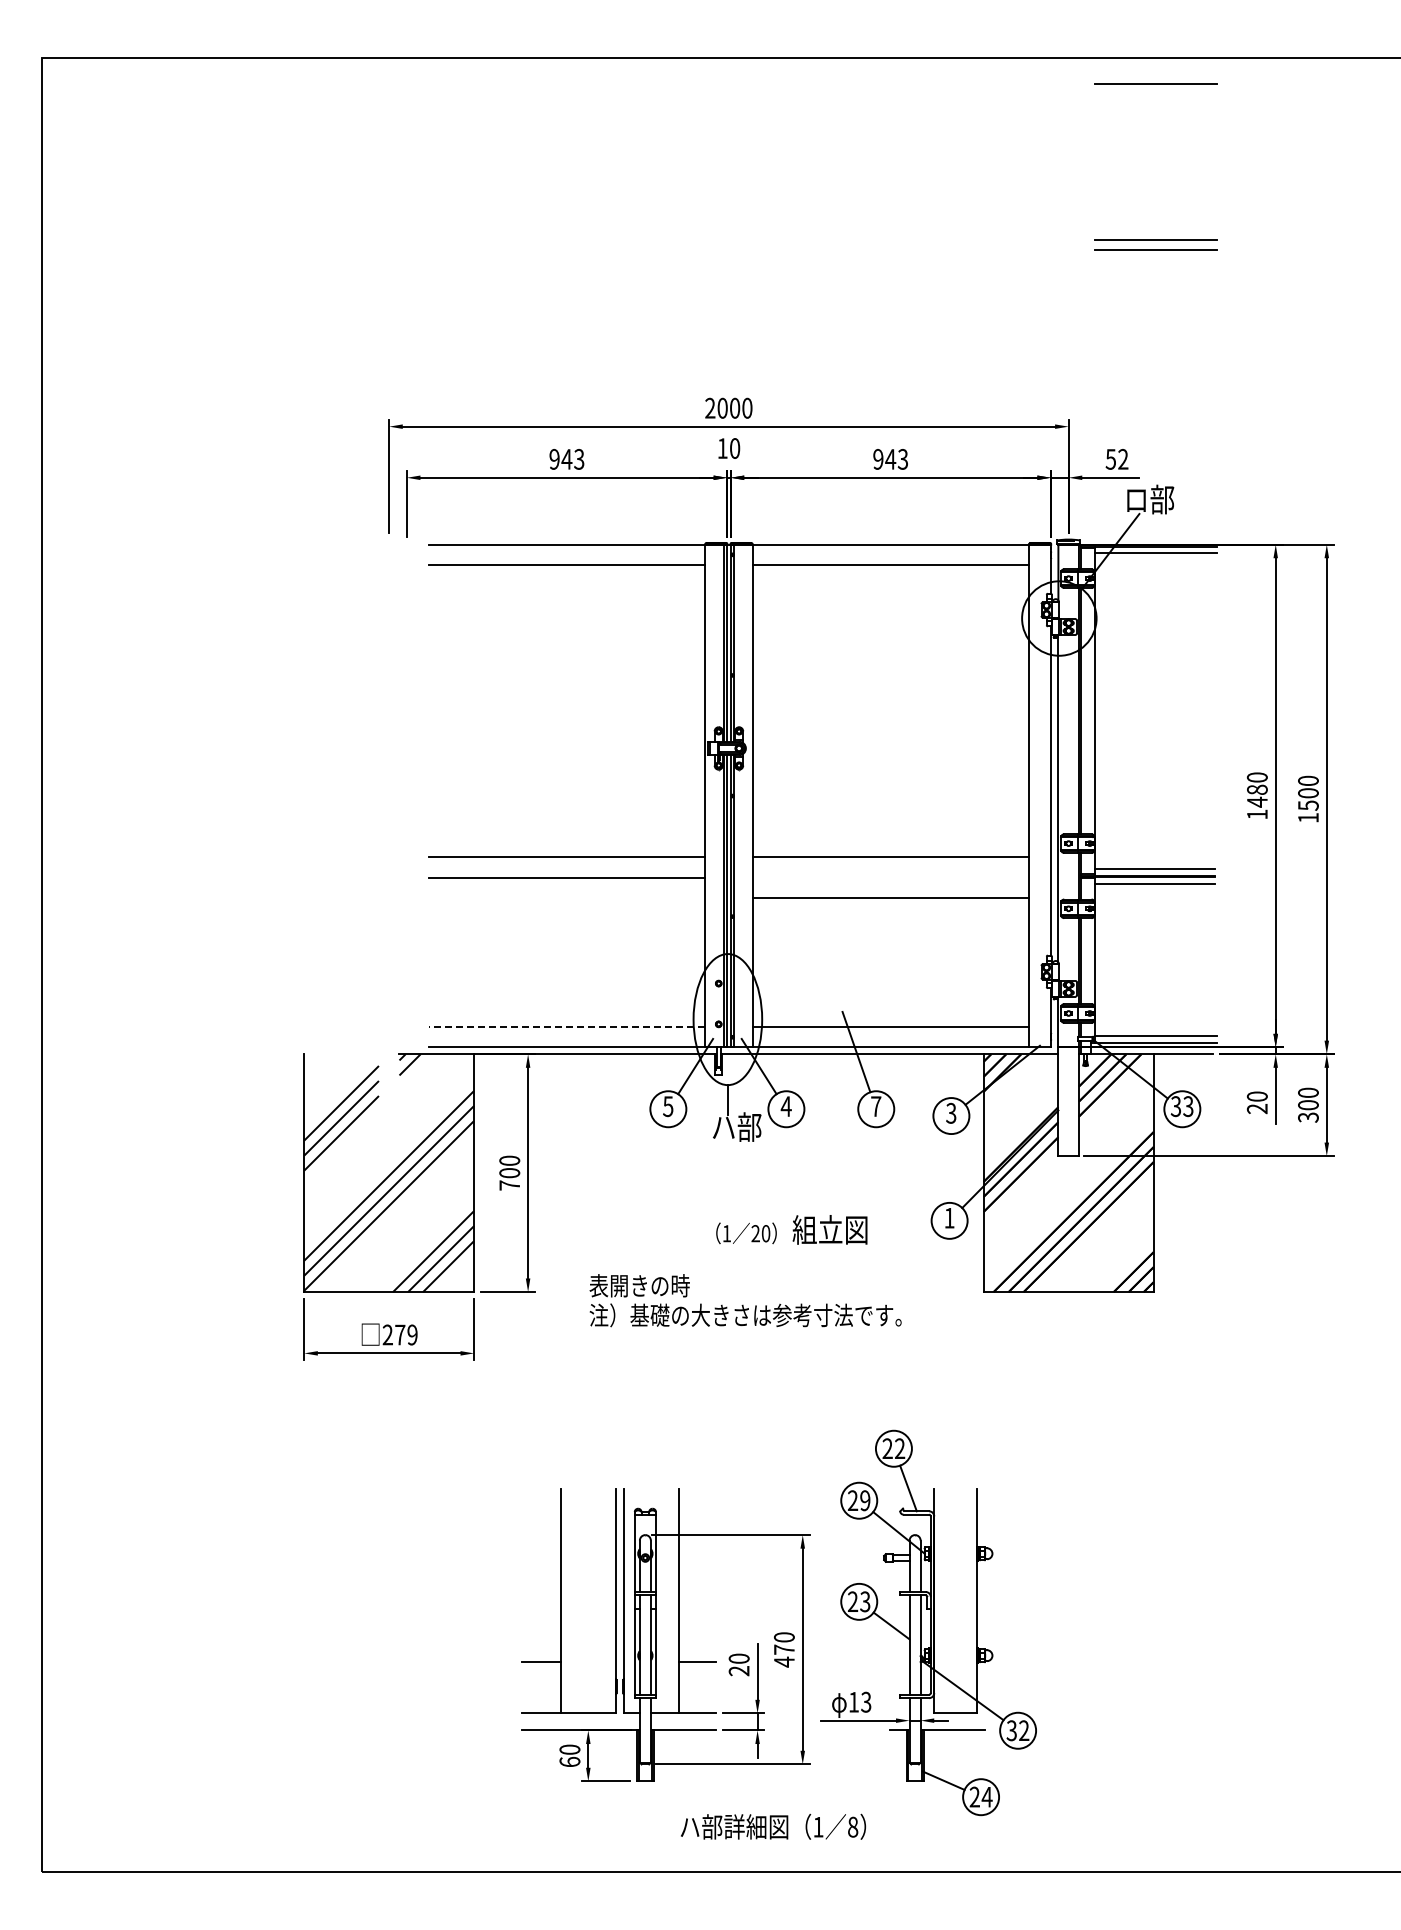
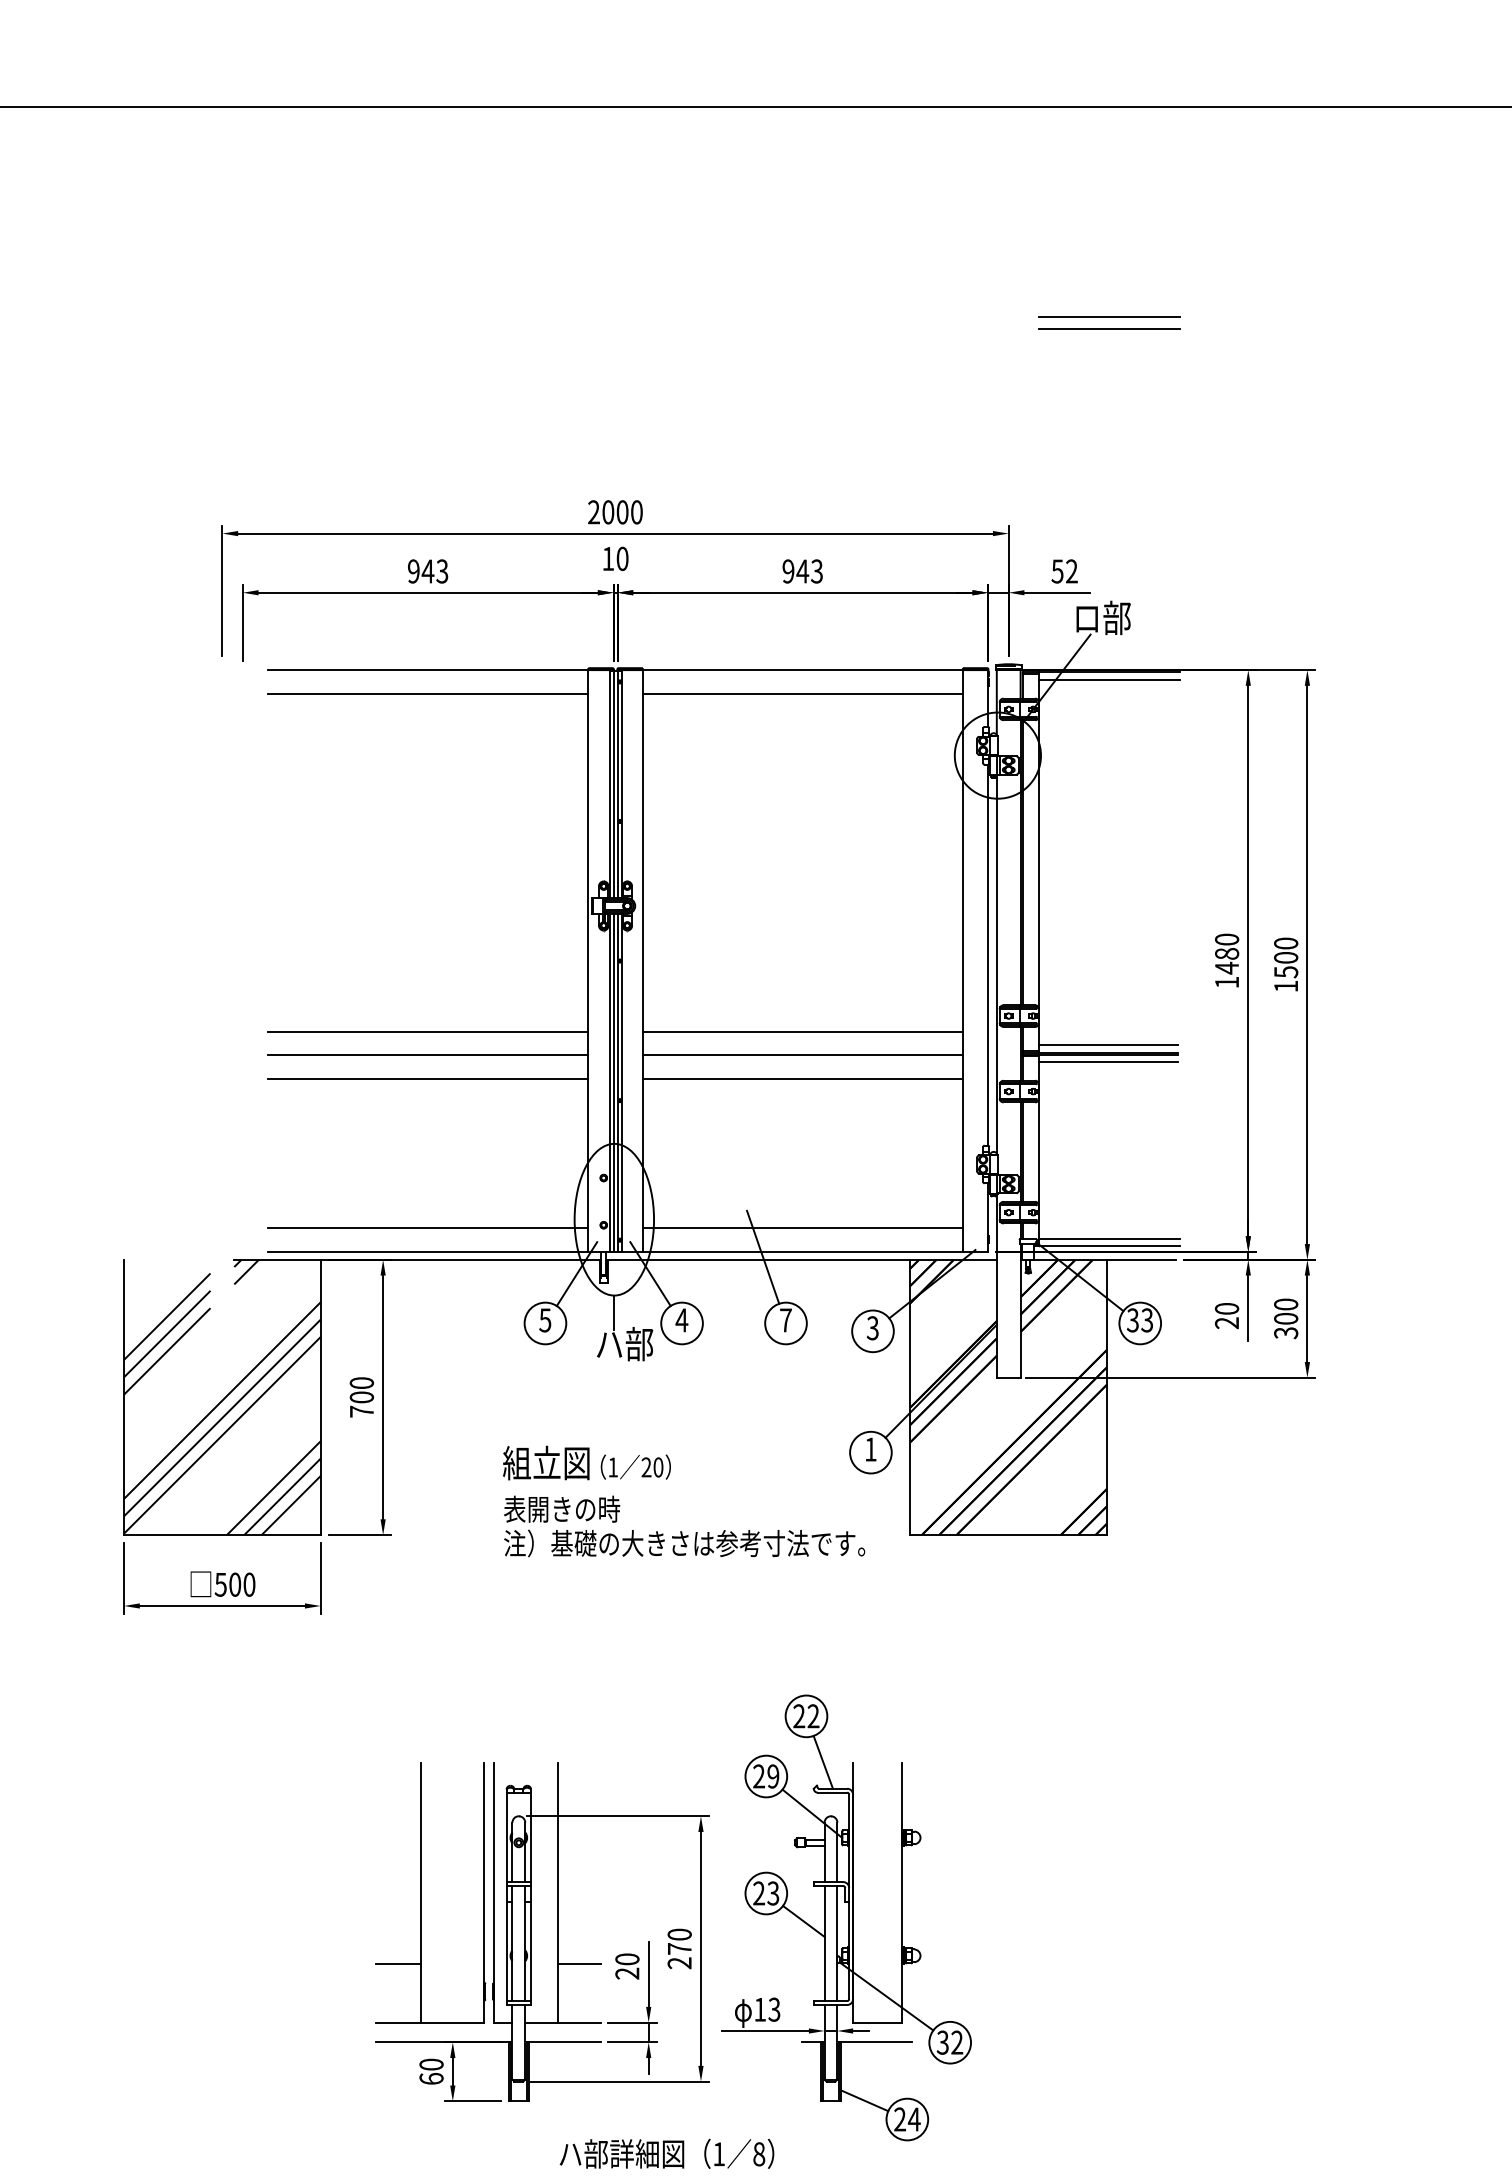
line: (1155, 83) -> (1109, 136), removed
line: (890, 877) -> (802, 1055), added
line: (566, 897) -> (427, 1078), added
line: (566, 1027) -> (427, 1228), dashed -> solid
text: (829, 1229) -> (545, 1462), moved
text: (745, 1300) -> (684, 1526), moved
text: (399, 1334) -> (234, 1584), 279 -> 500
text: (783, 1661) -> (678, 1962), 470 -> 270

